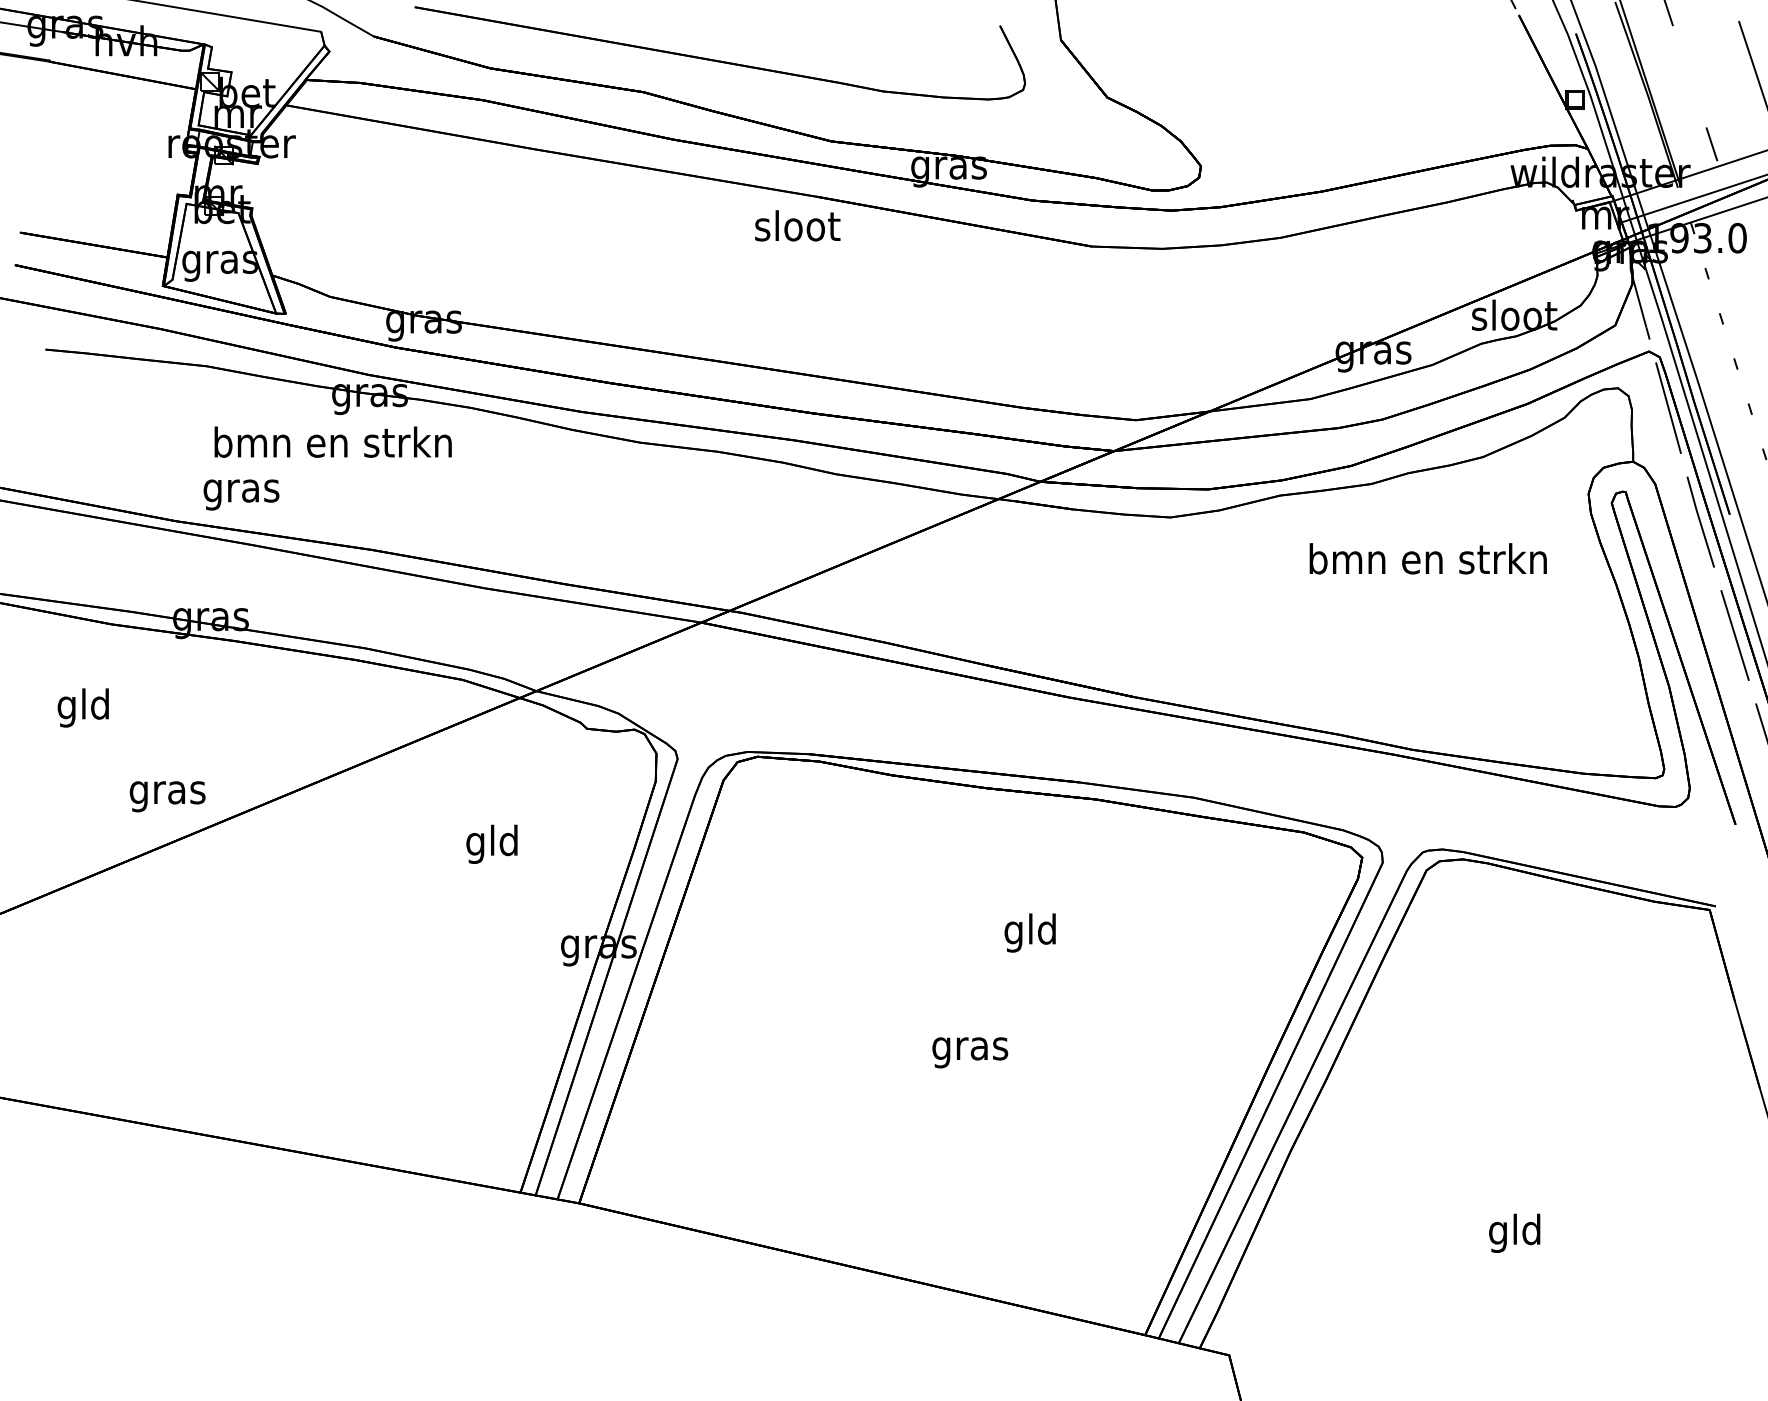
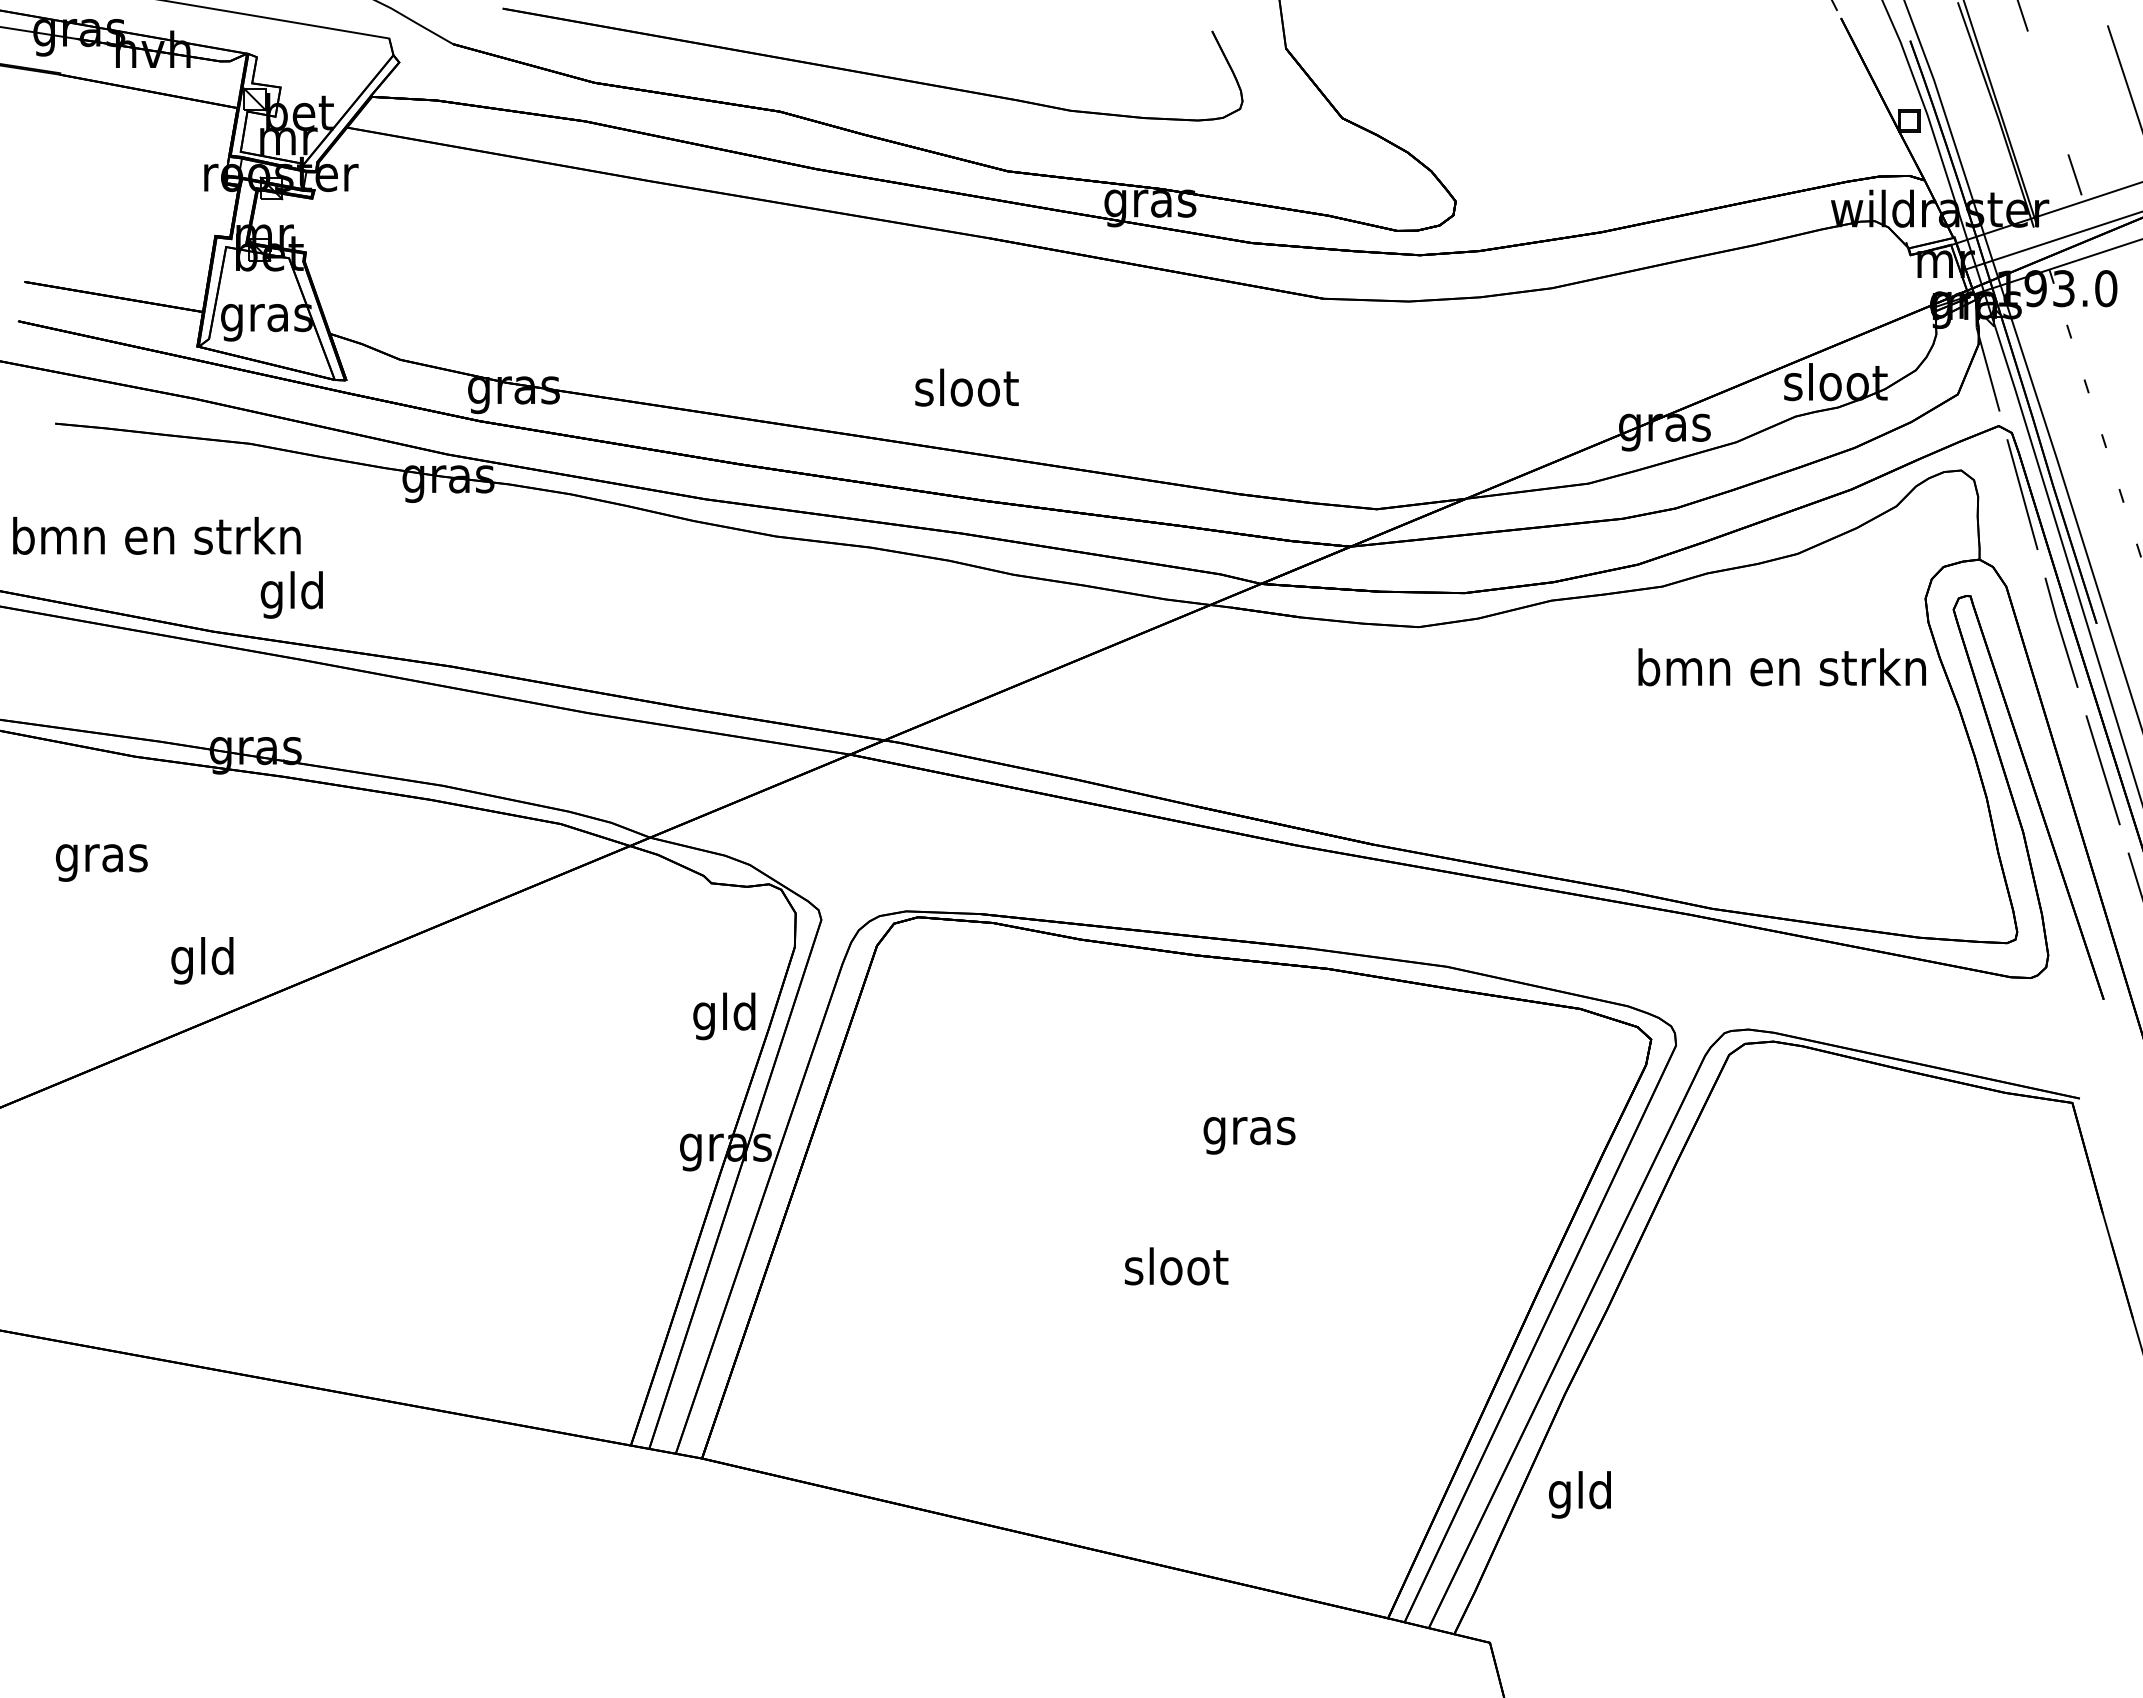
text: (797, 225) -> (966, 387), moved
text: (332, 441) -> (156, 535), moved
text: (241, 490) -> (292, 594), gras -> gld
text: (1427, 559) -> (1781, 667), moved
text: (83, 707) -> (101, 857), gld -> gras
text: (167, 792) -> (203, 960), gras -> gld
text: (492, 844) -> (724, 1016), moved
text: (1030, 932) -> (1249, 1130), gld -> gras
text: (970, 1048) -> (1176, 1270), gras -> sloot
text: (1514, 1233) -> (1579, 1494), moved

